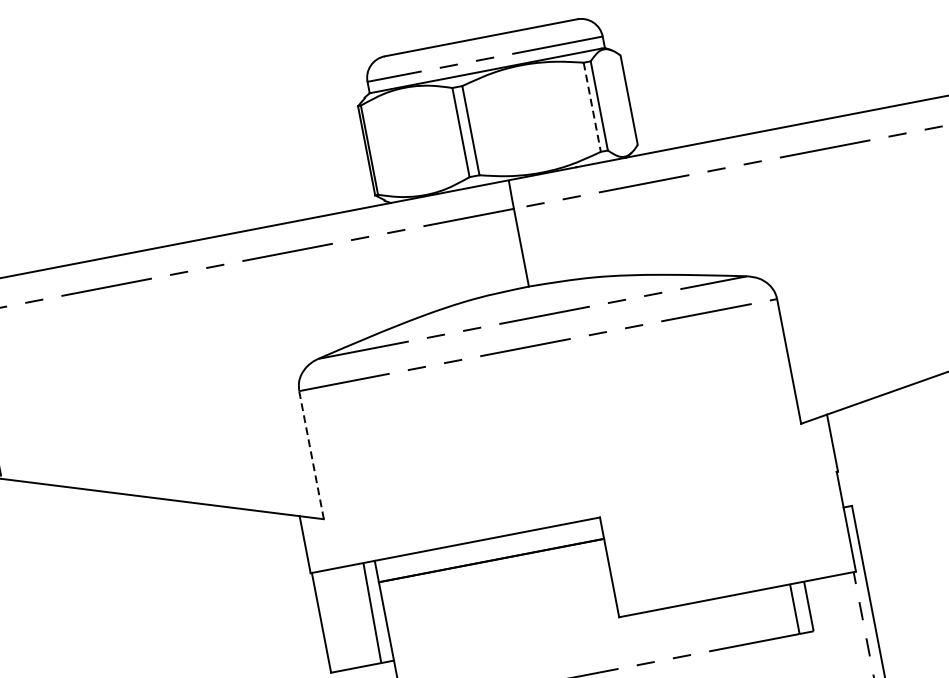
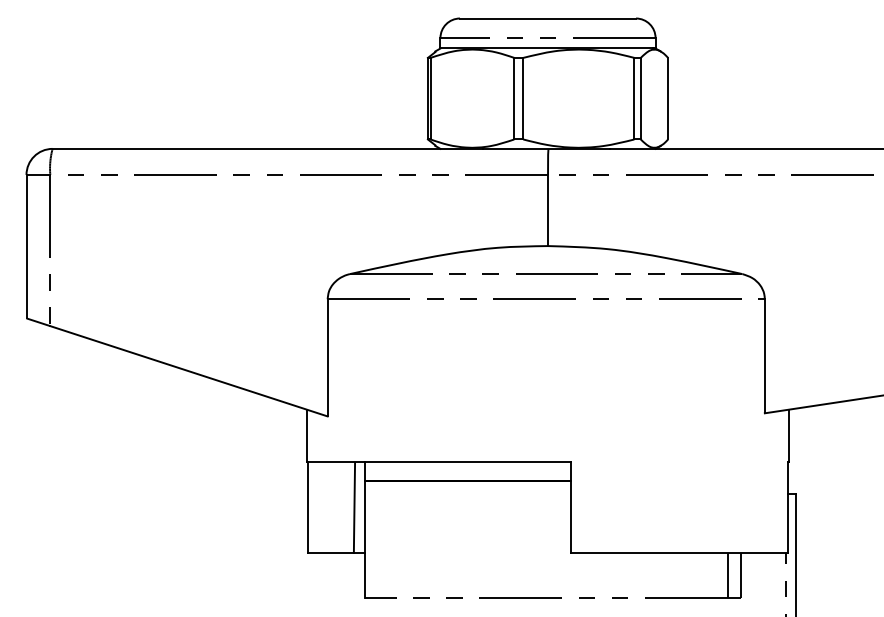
line: (592, 107) -> (634, 98), dashed -> solid
line: (311, 454) -> (327, 357), dashed -> solid

